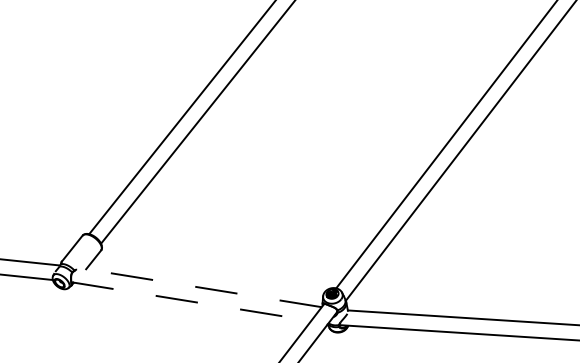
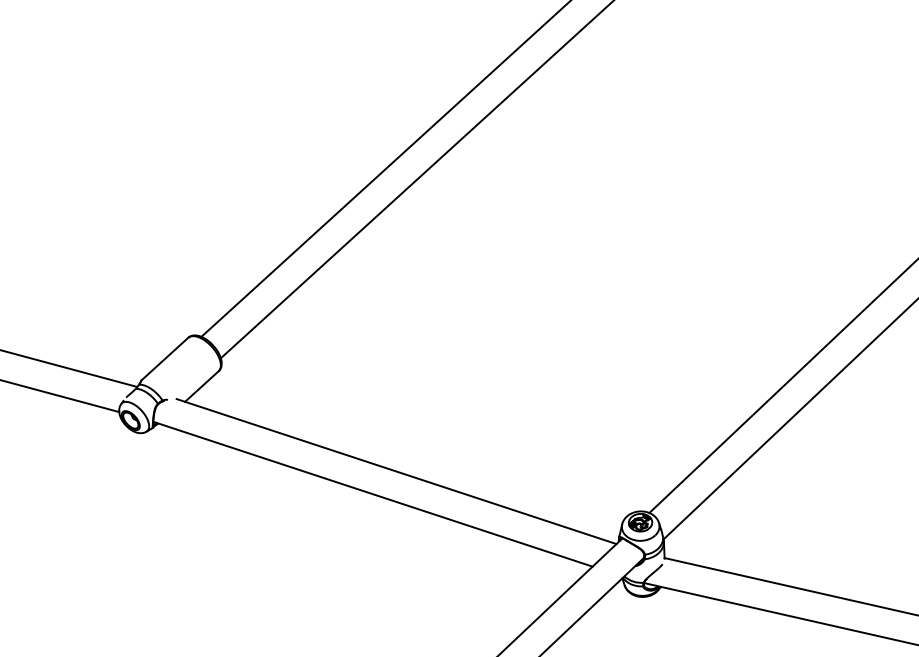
line: (201, 287) -> (396, 470), dashed -> solid
line: (191, 301) -> (373, 494), dashed -> solid

